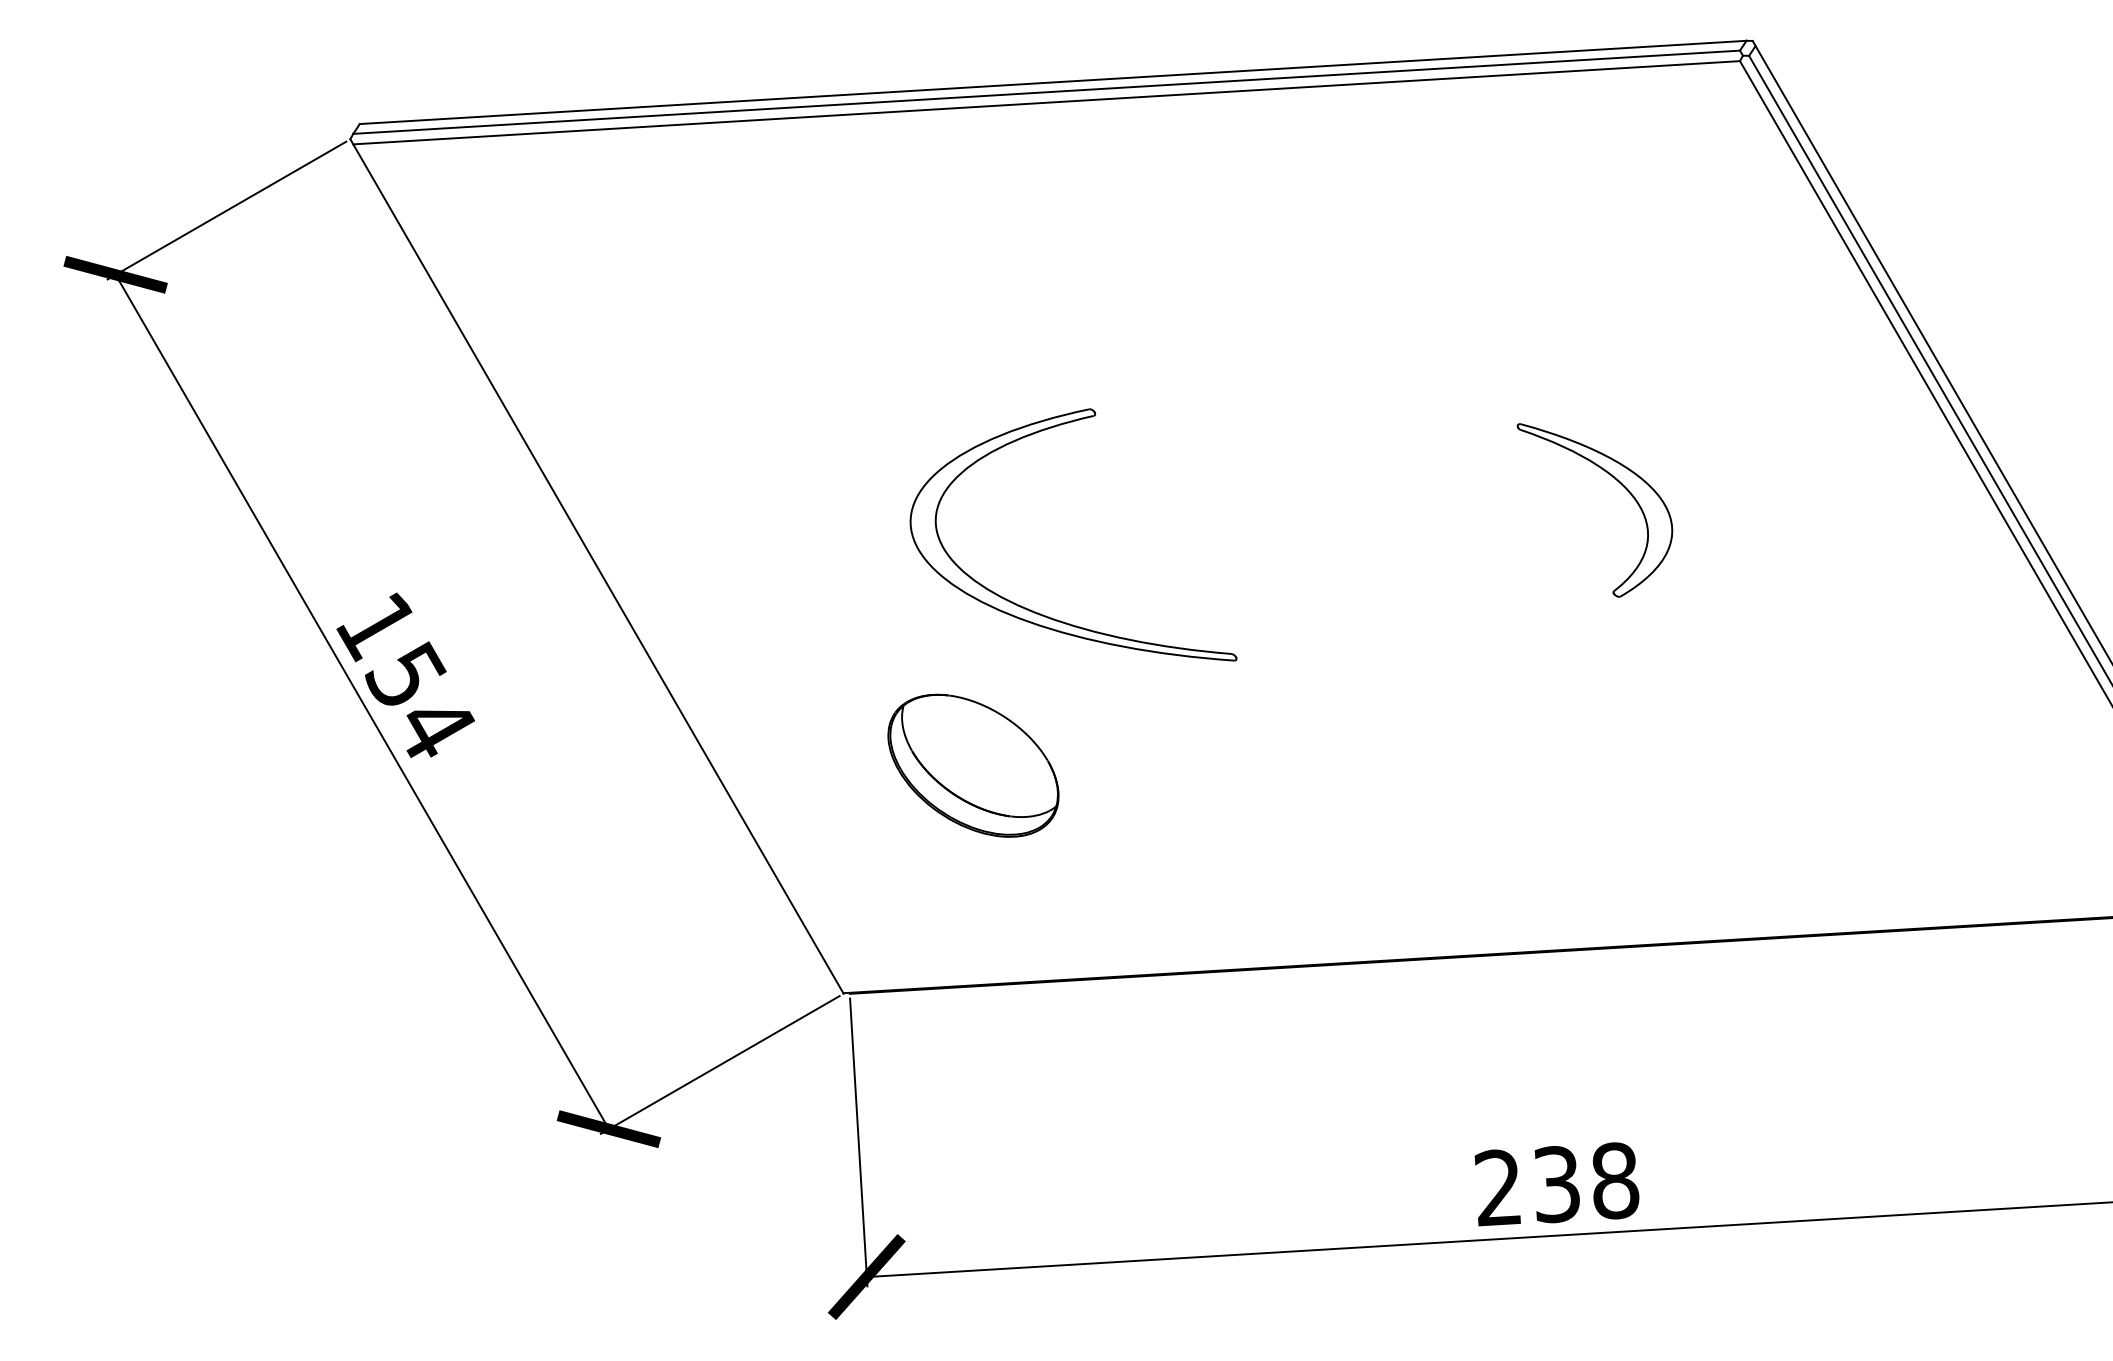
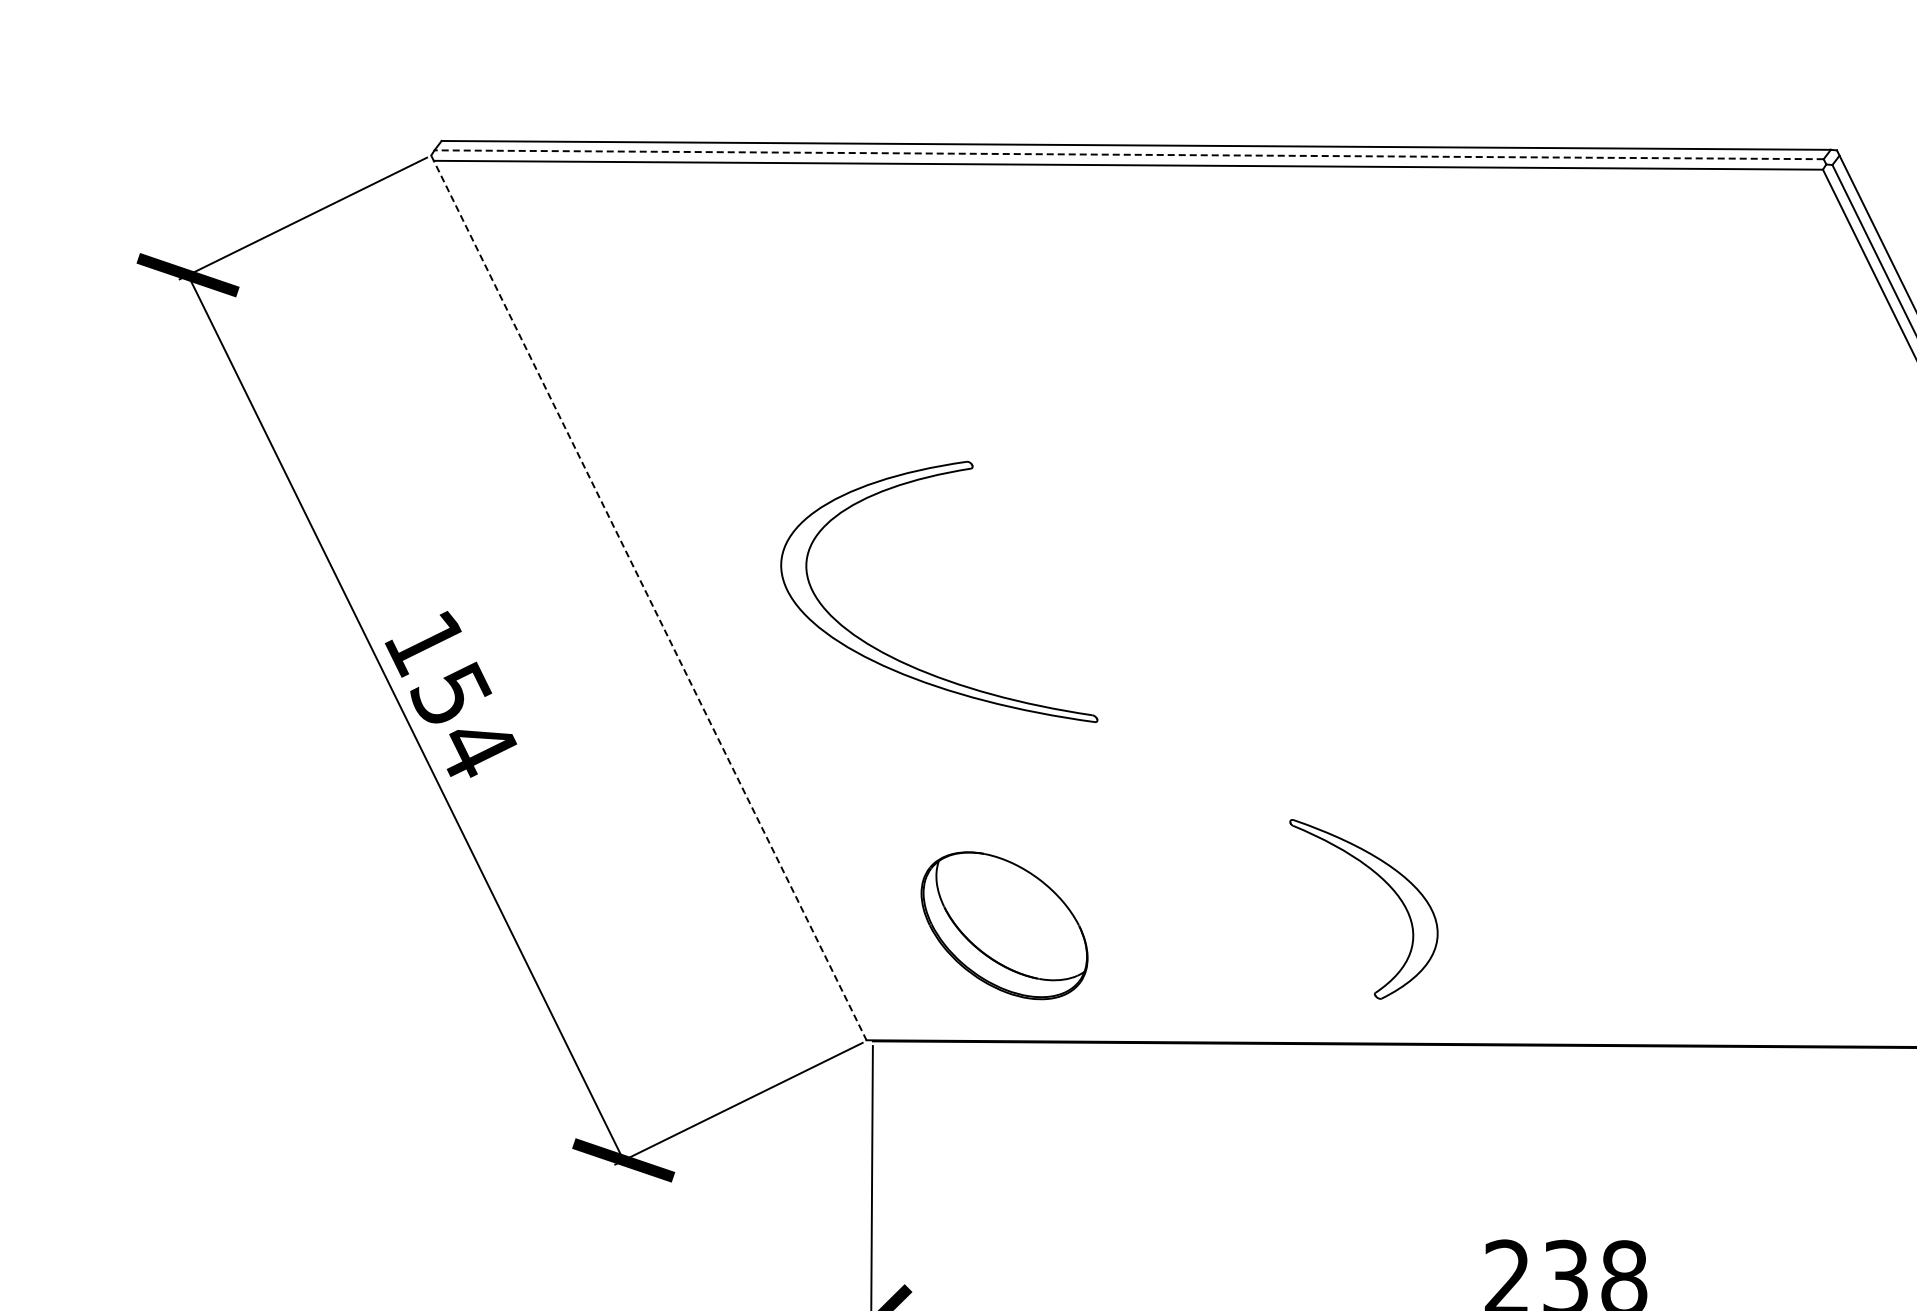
line: (1046, 92) -> (1128, 155), solid -> dashed
part: (1620, 484) -> (1389, 886), moved
line: (596, 566) -> (648, 598), solid -> dashed
part: (1046, 615) -> (910, 664), moved
part: (973, 765) -> (1004, 925), moved

